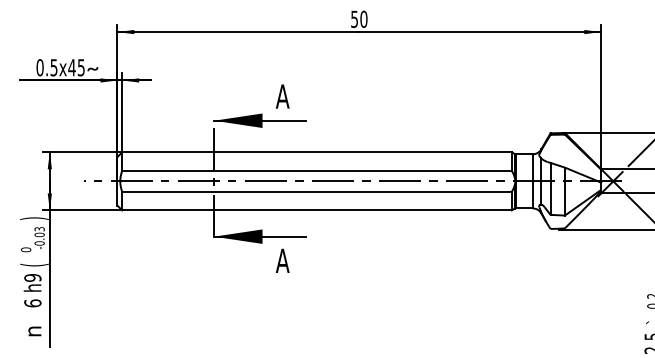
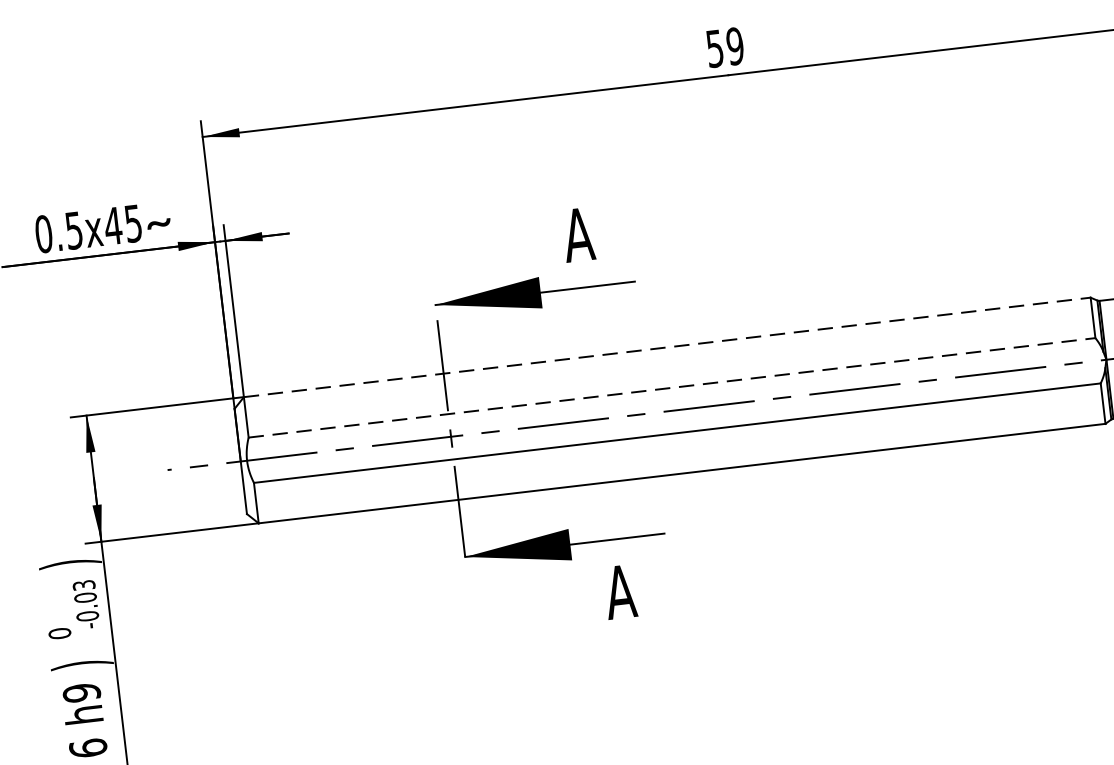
text: (363, 19) -> (734, 46), 50 -> 59
line: (317, 152) -> (668, 347), solid -> dashed
line: (317, 170) -> (672, 386), solid -> dashed
text: (34, 264) -> (81, 663), ( -> )

